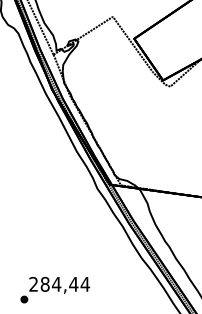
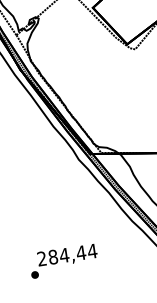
text: (54, 289) -> (63, 260), moved

